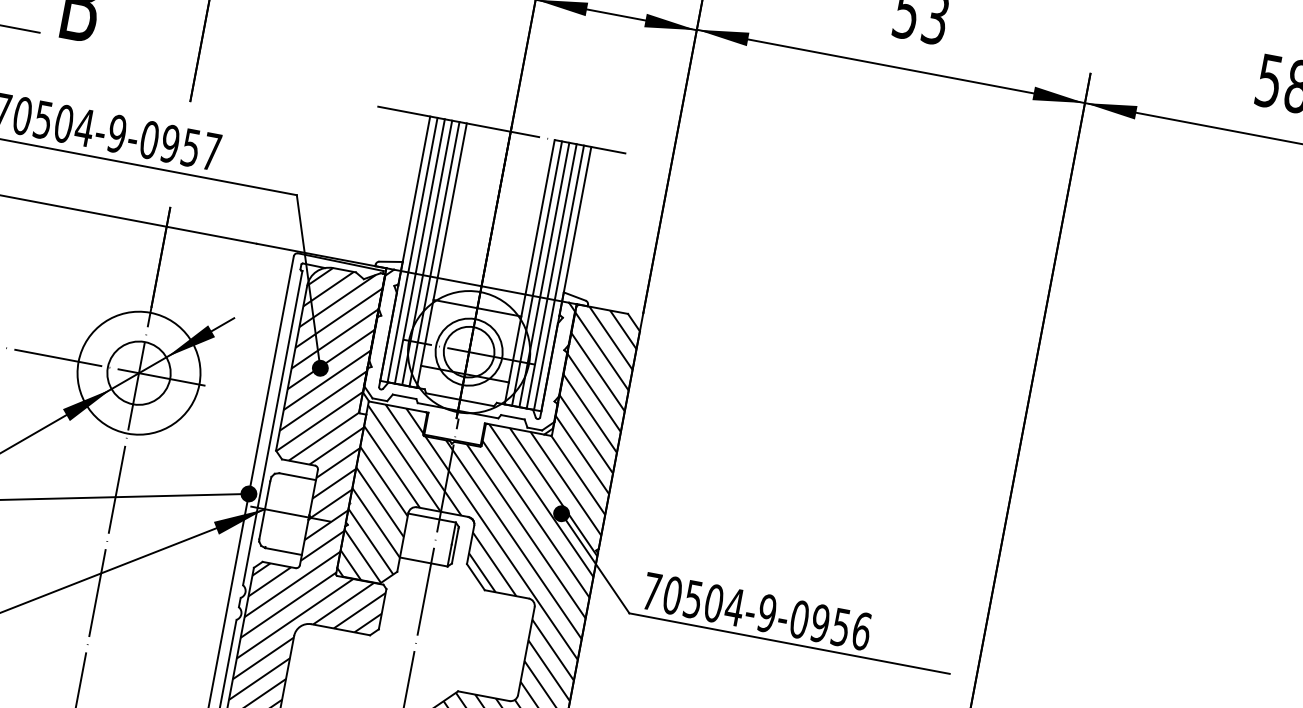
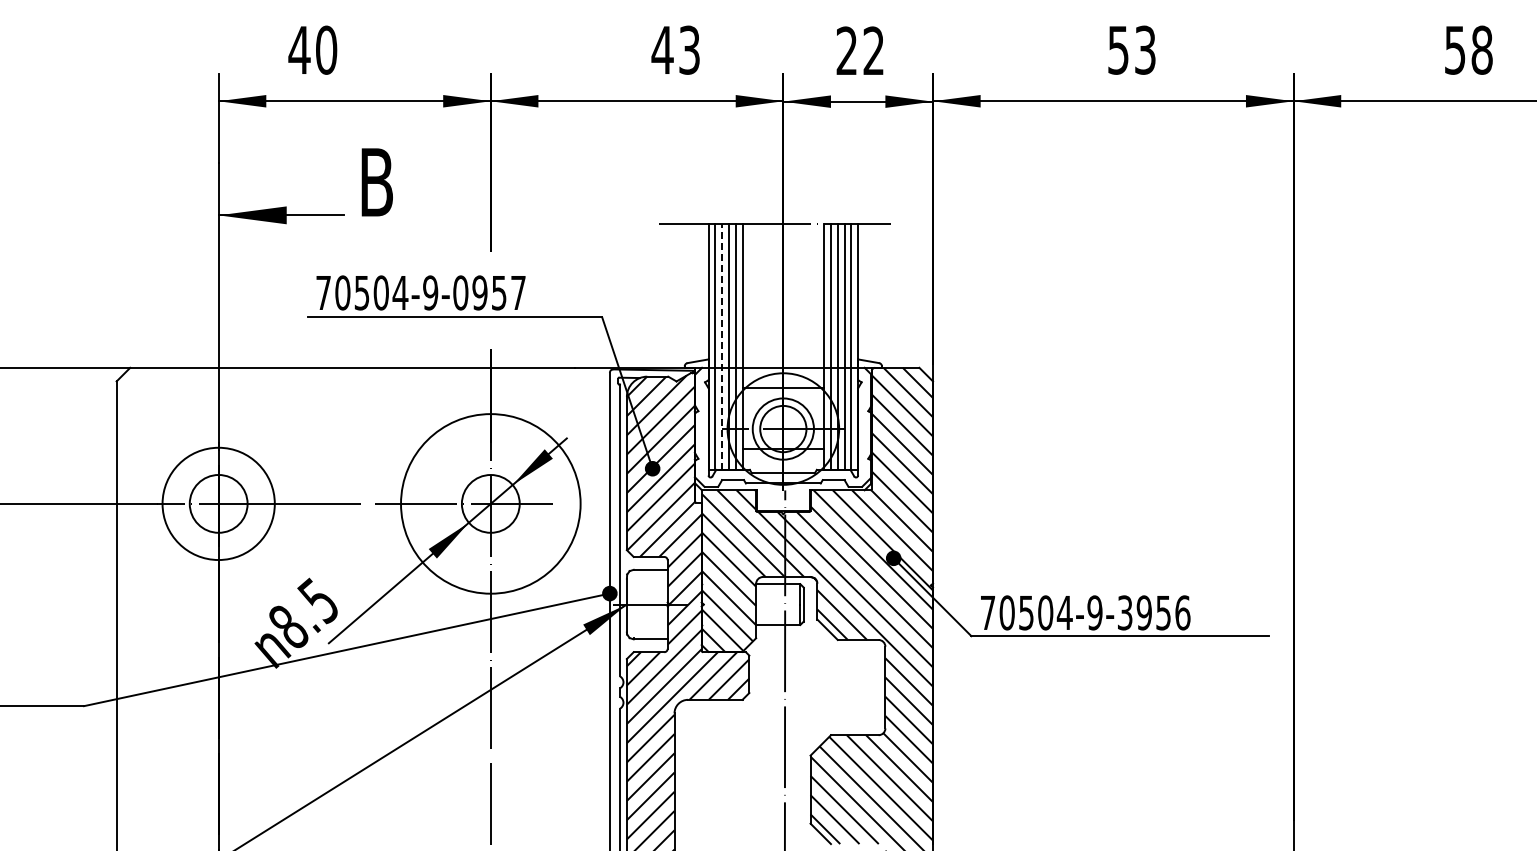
line: (420, 251) -> (722, 347), solid -> dashed
circle: (138, 372) -> (490, 503), size x1.6
text: (799, 618) -> (1124, 612), 70504-9-0956 -> 70504-9-3956

